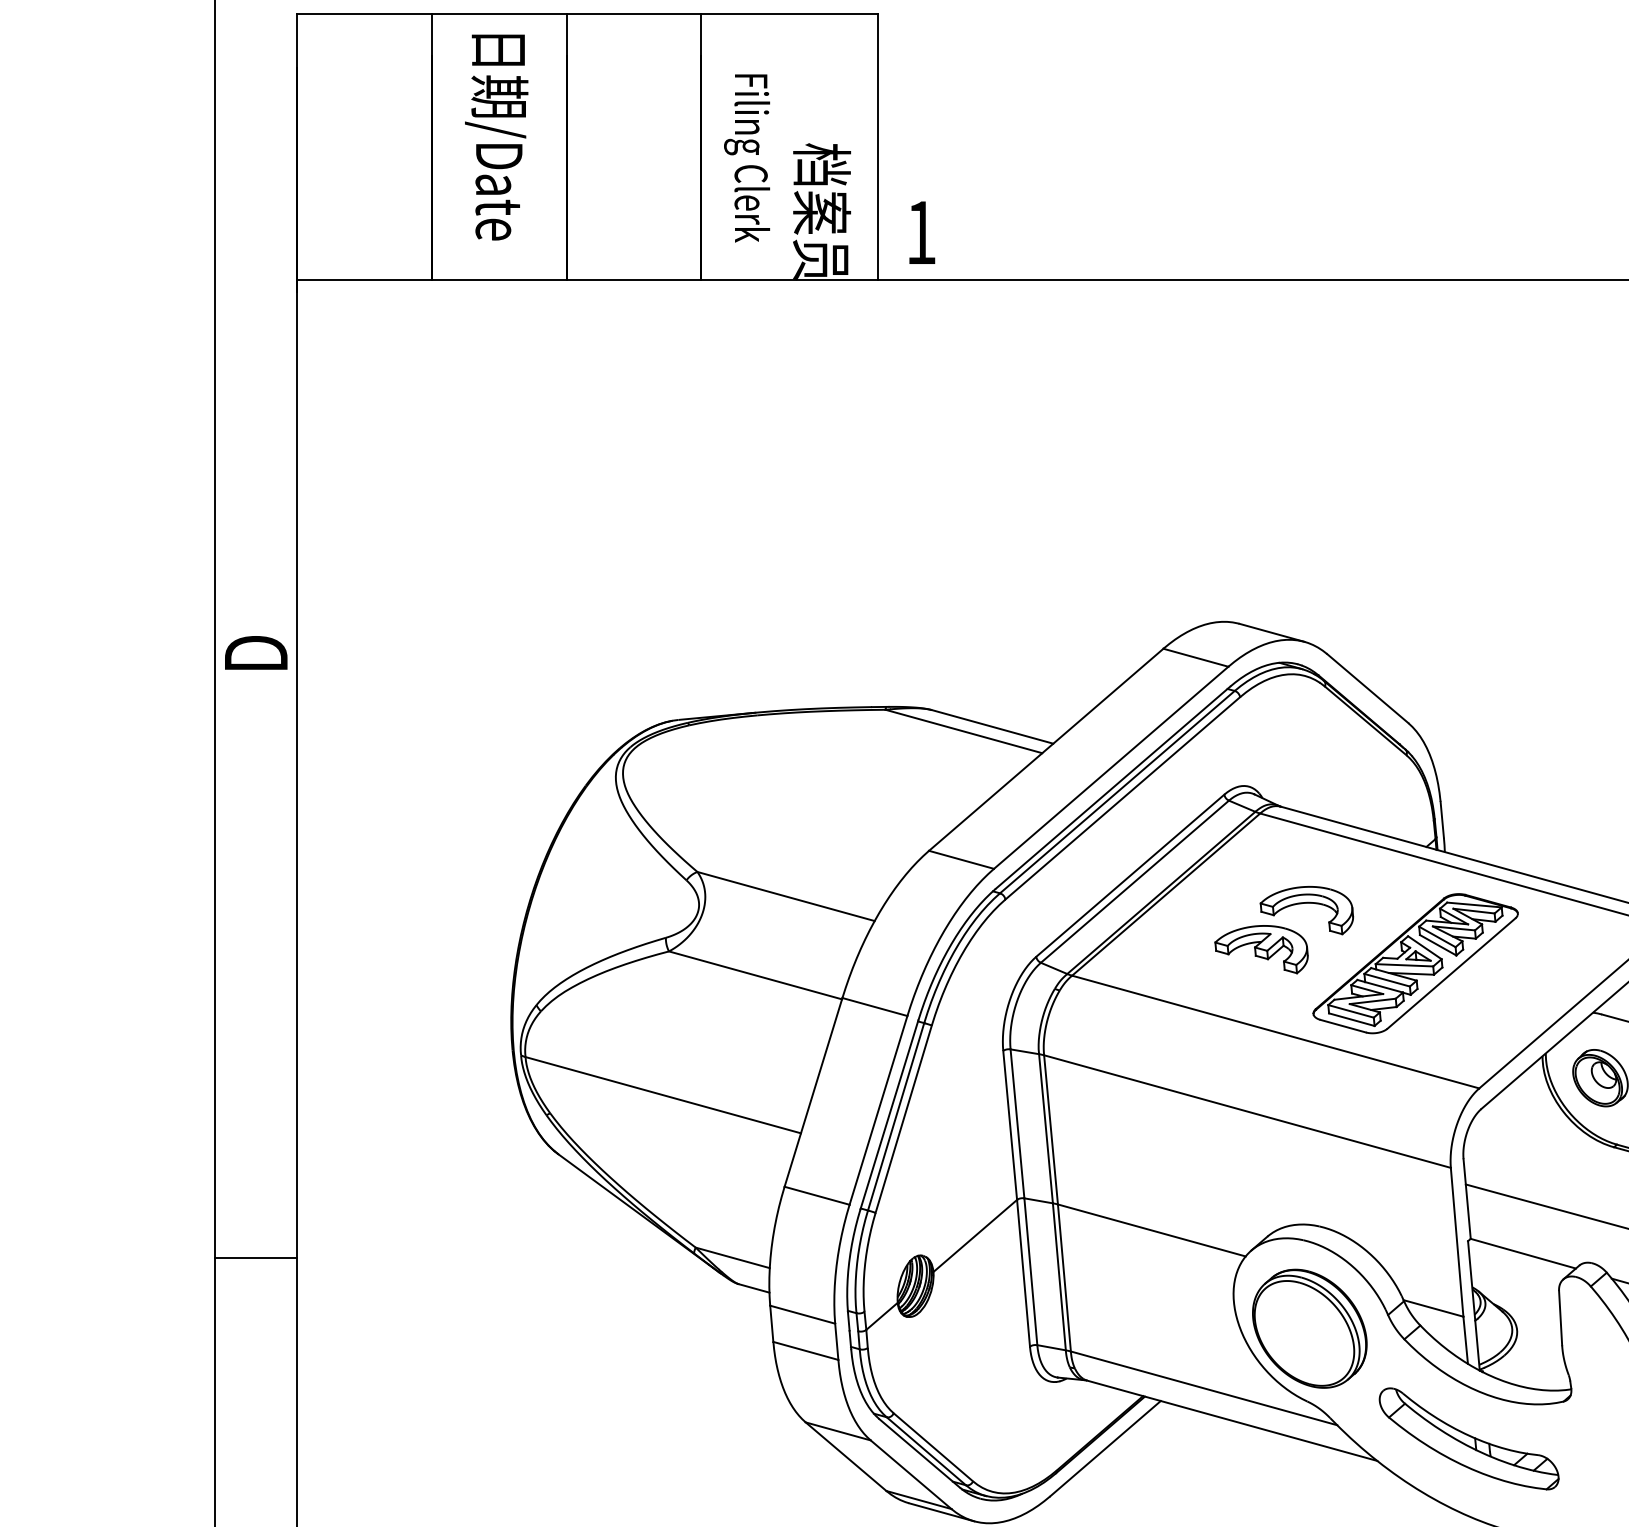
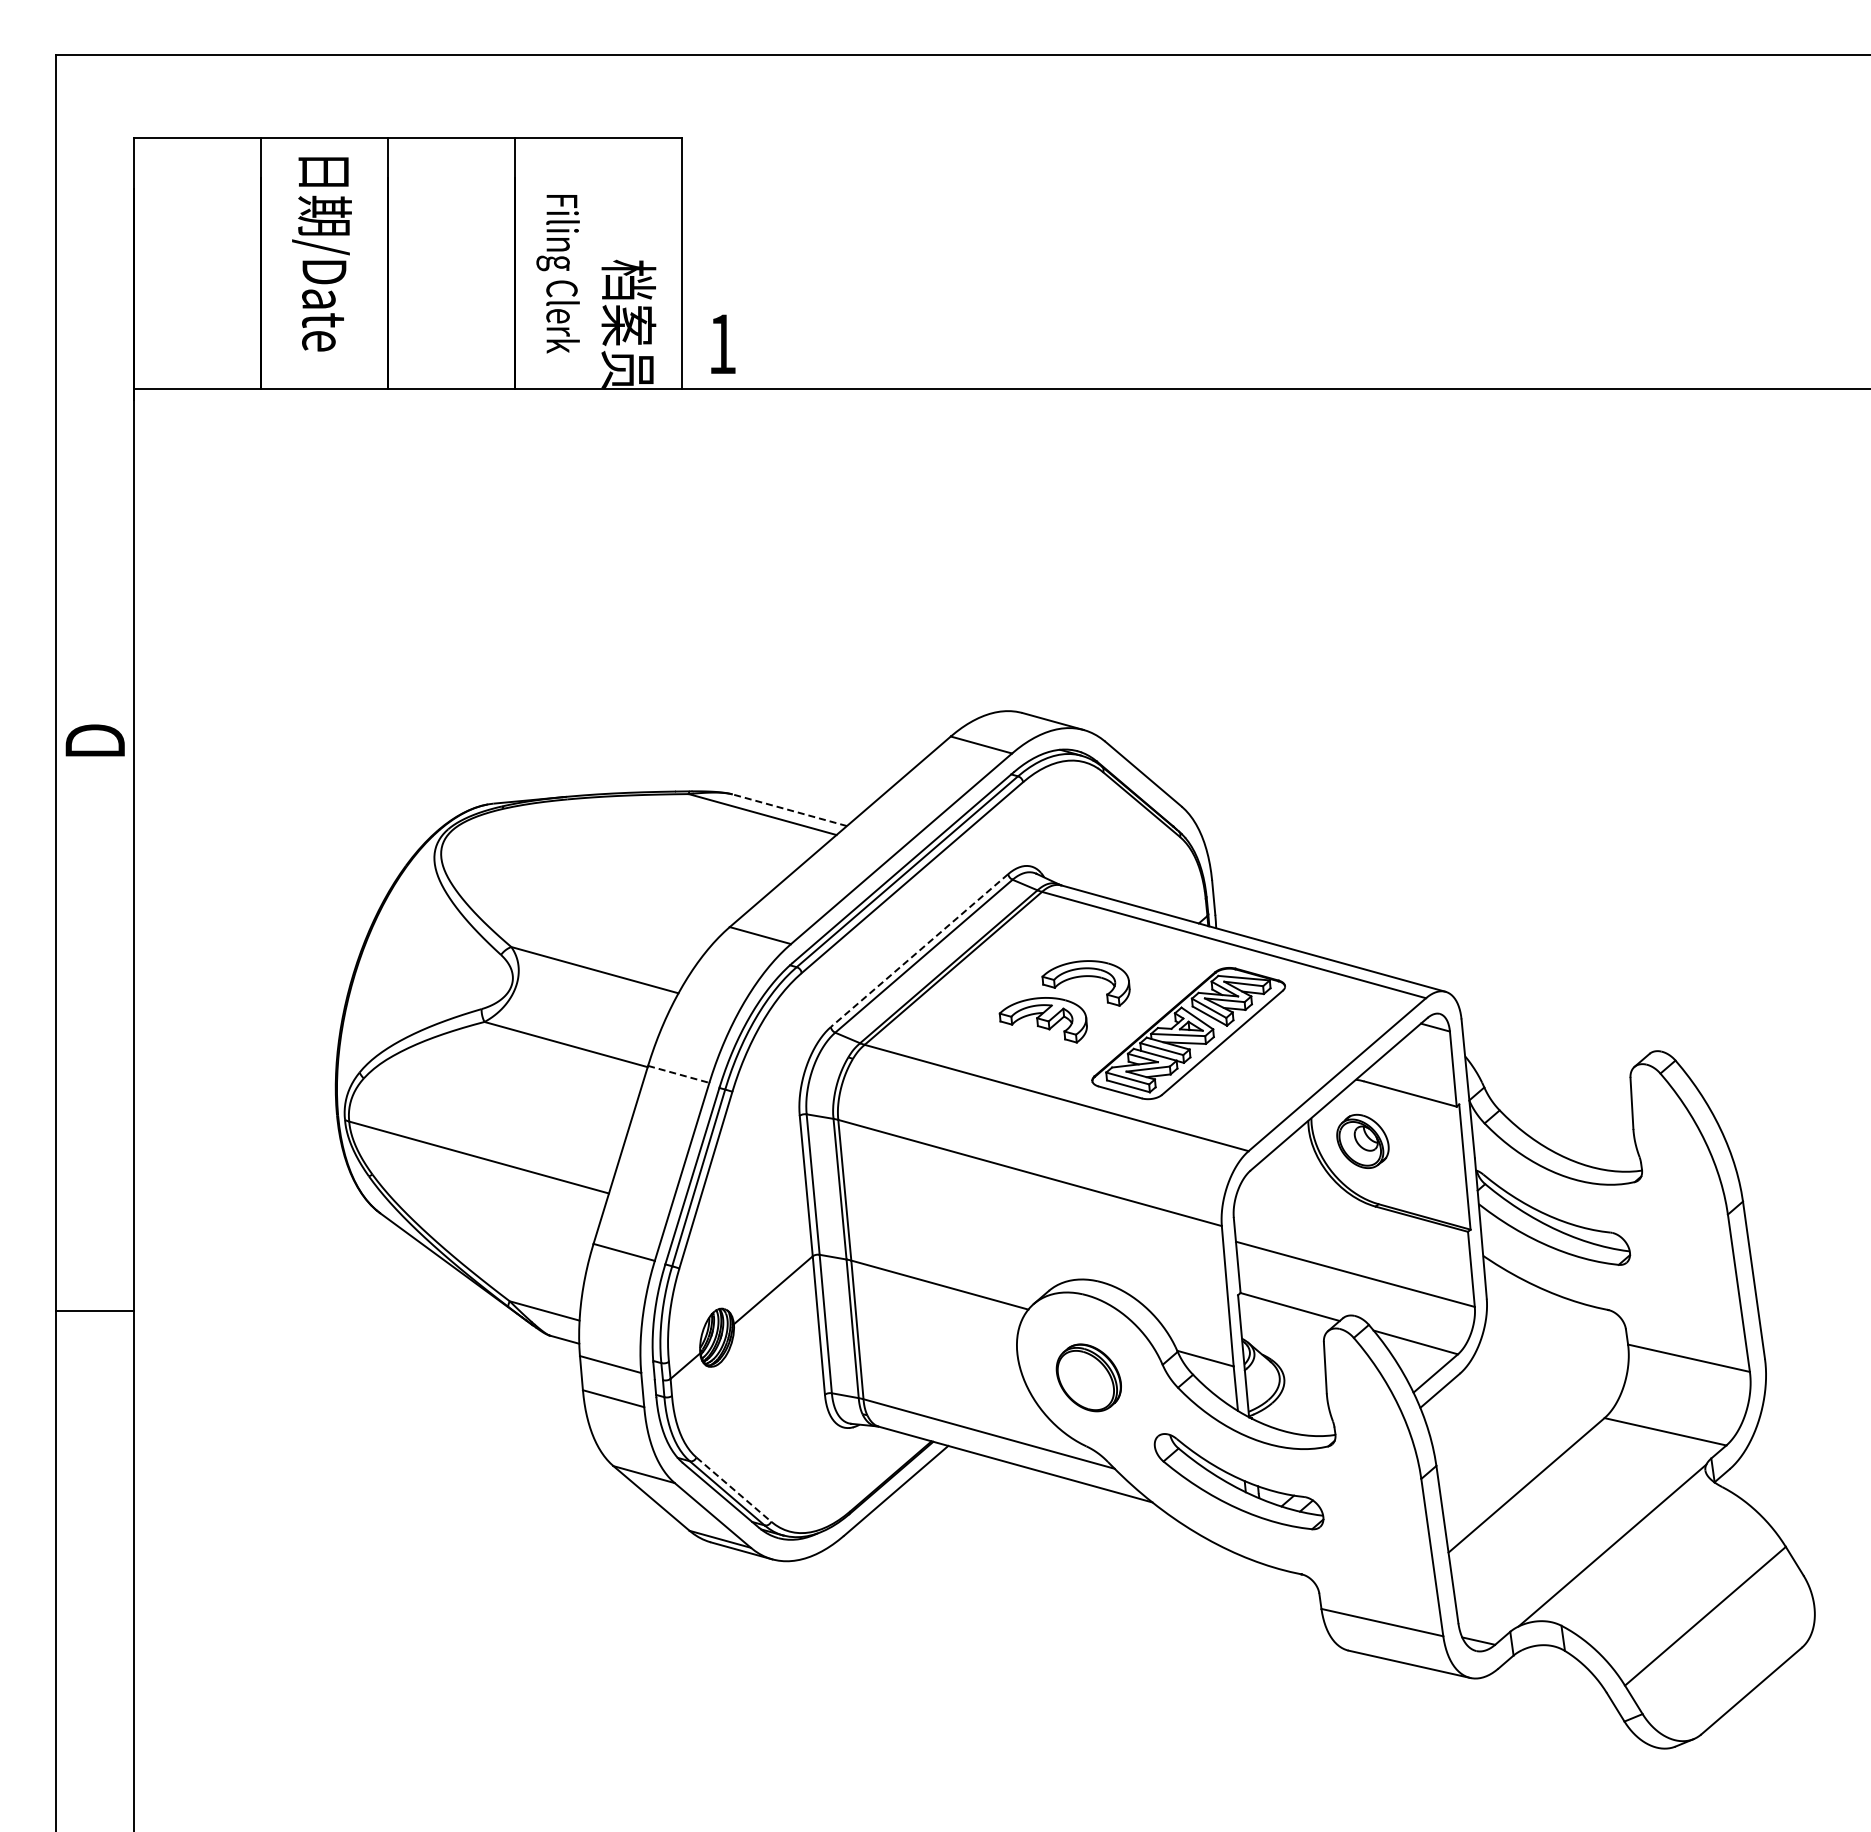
line: (992, 727) -> (789, 810), solid -> dashed
line: (1130, 875) -> (919, 950), solid -> dashed
line: (874, 1007) -> (678, 1074), solid -> dashed
part: (1309, 1328) -> (1088, 1377), size x0.6
line: (934, 1447) -> (734, 1489), solid -> dashed

